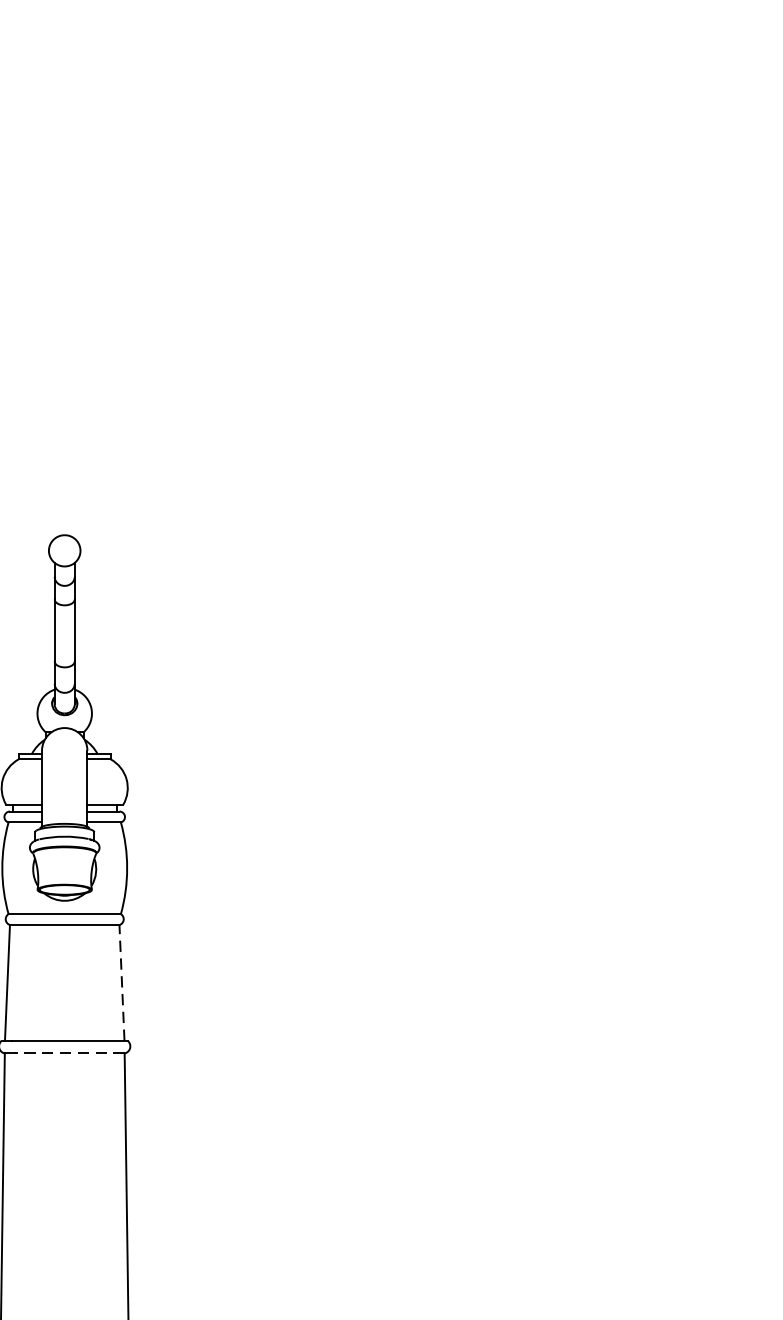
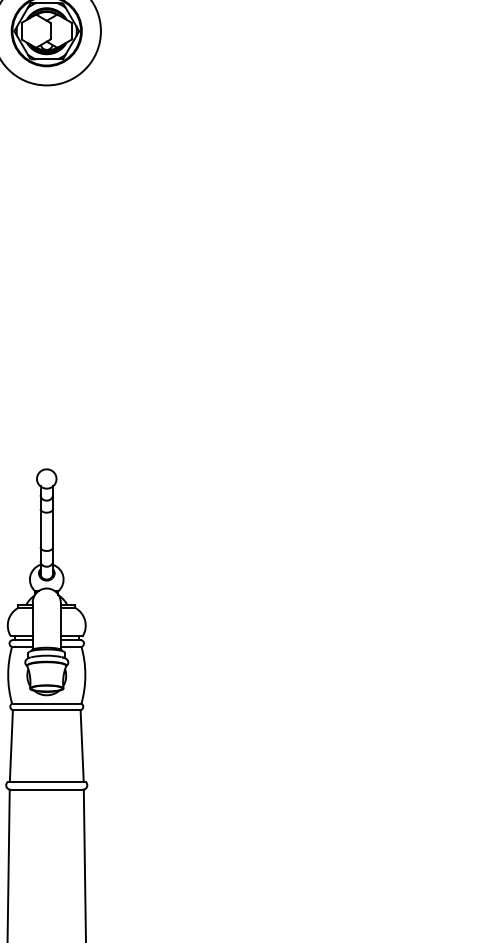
line: (122, 983) -> (82, 746), dashed -> solid
line: (69, 1053) -> (49, 789), dashed -> solid

